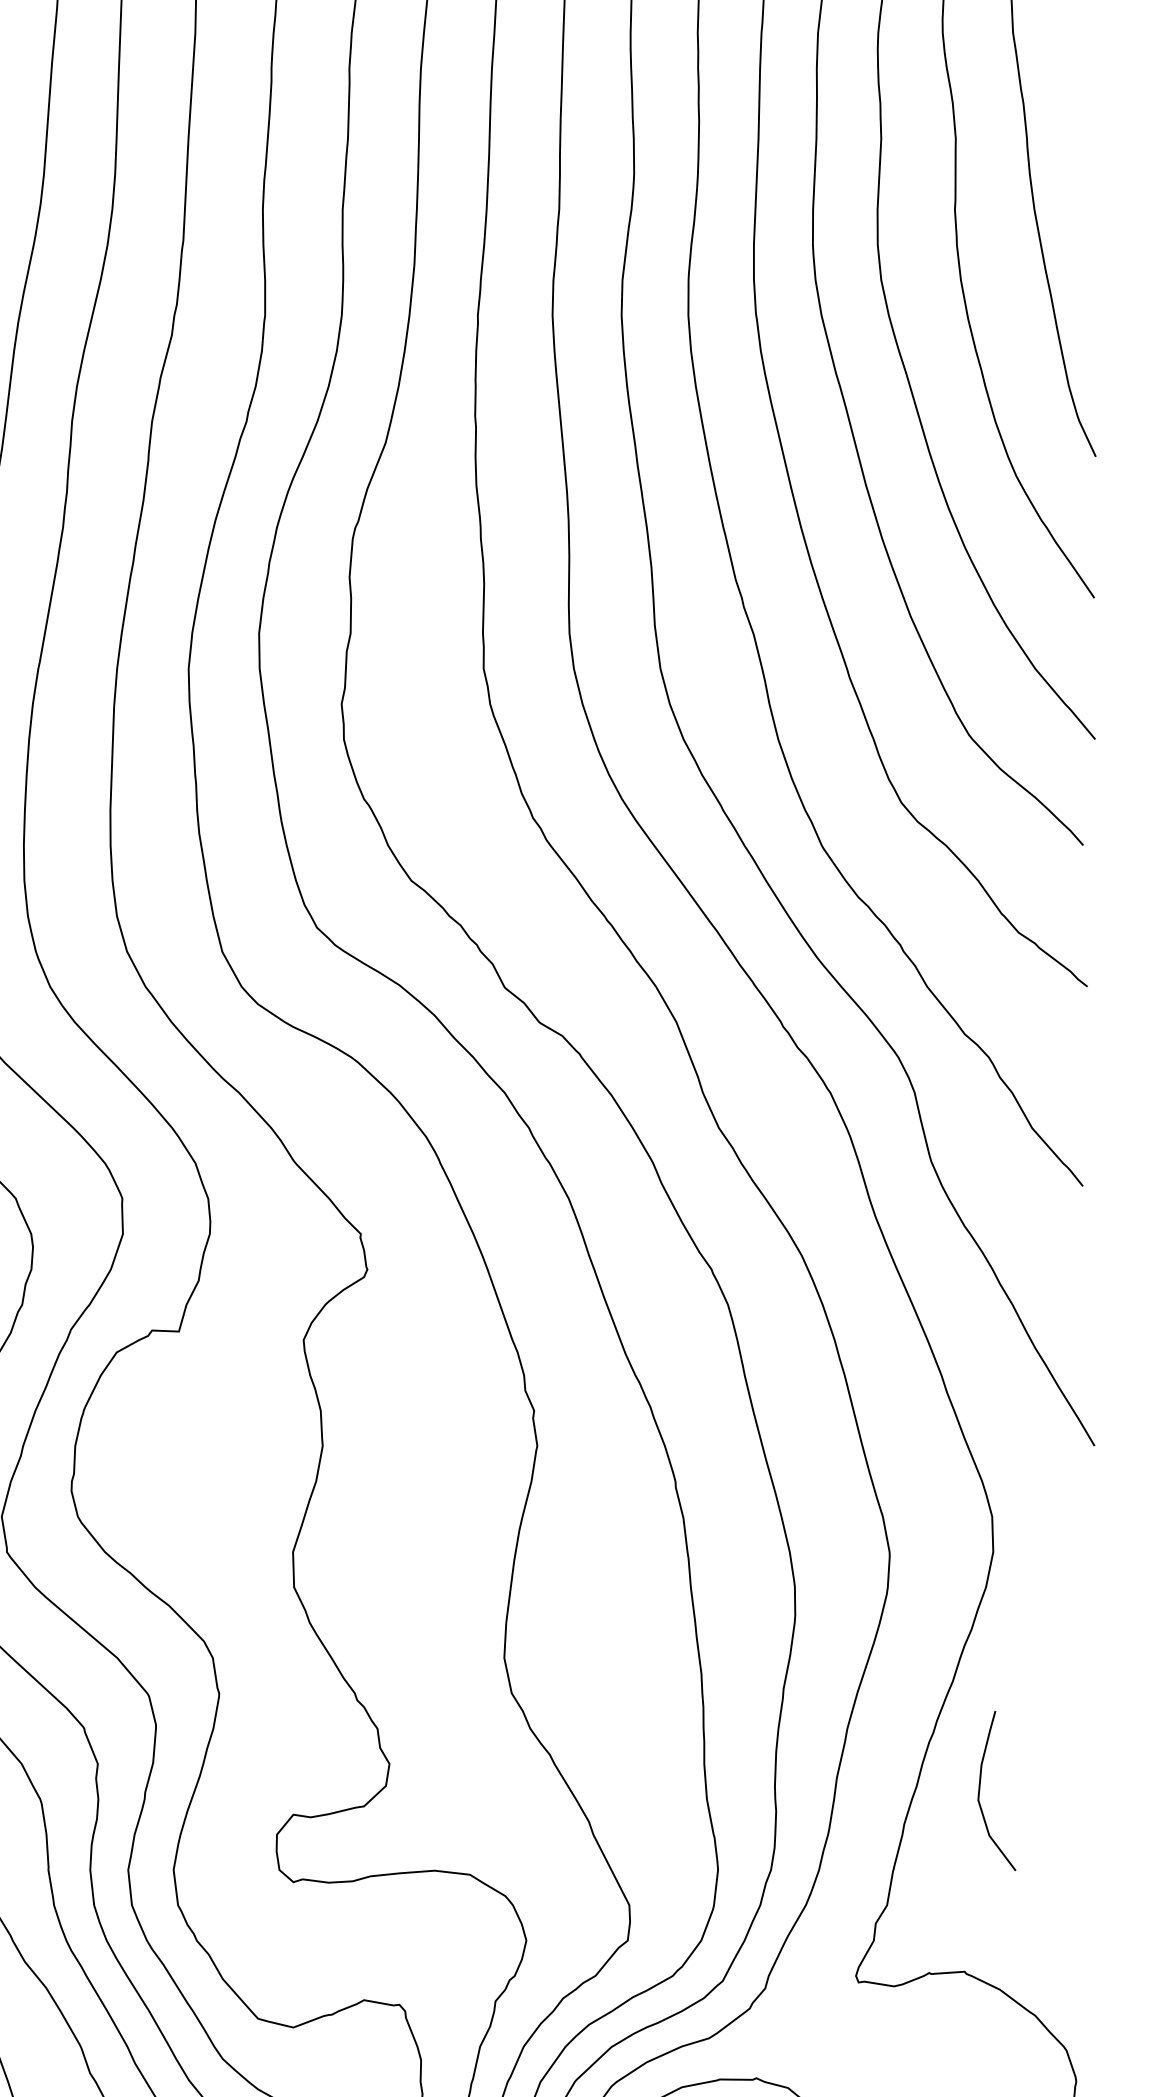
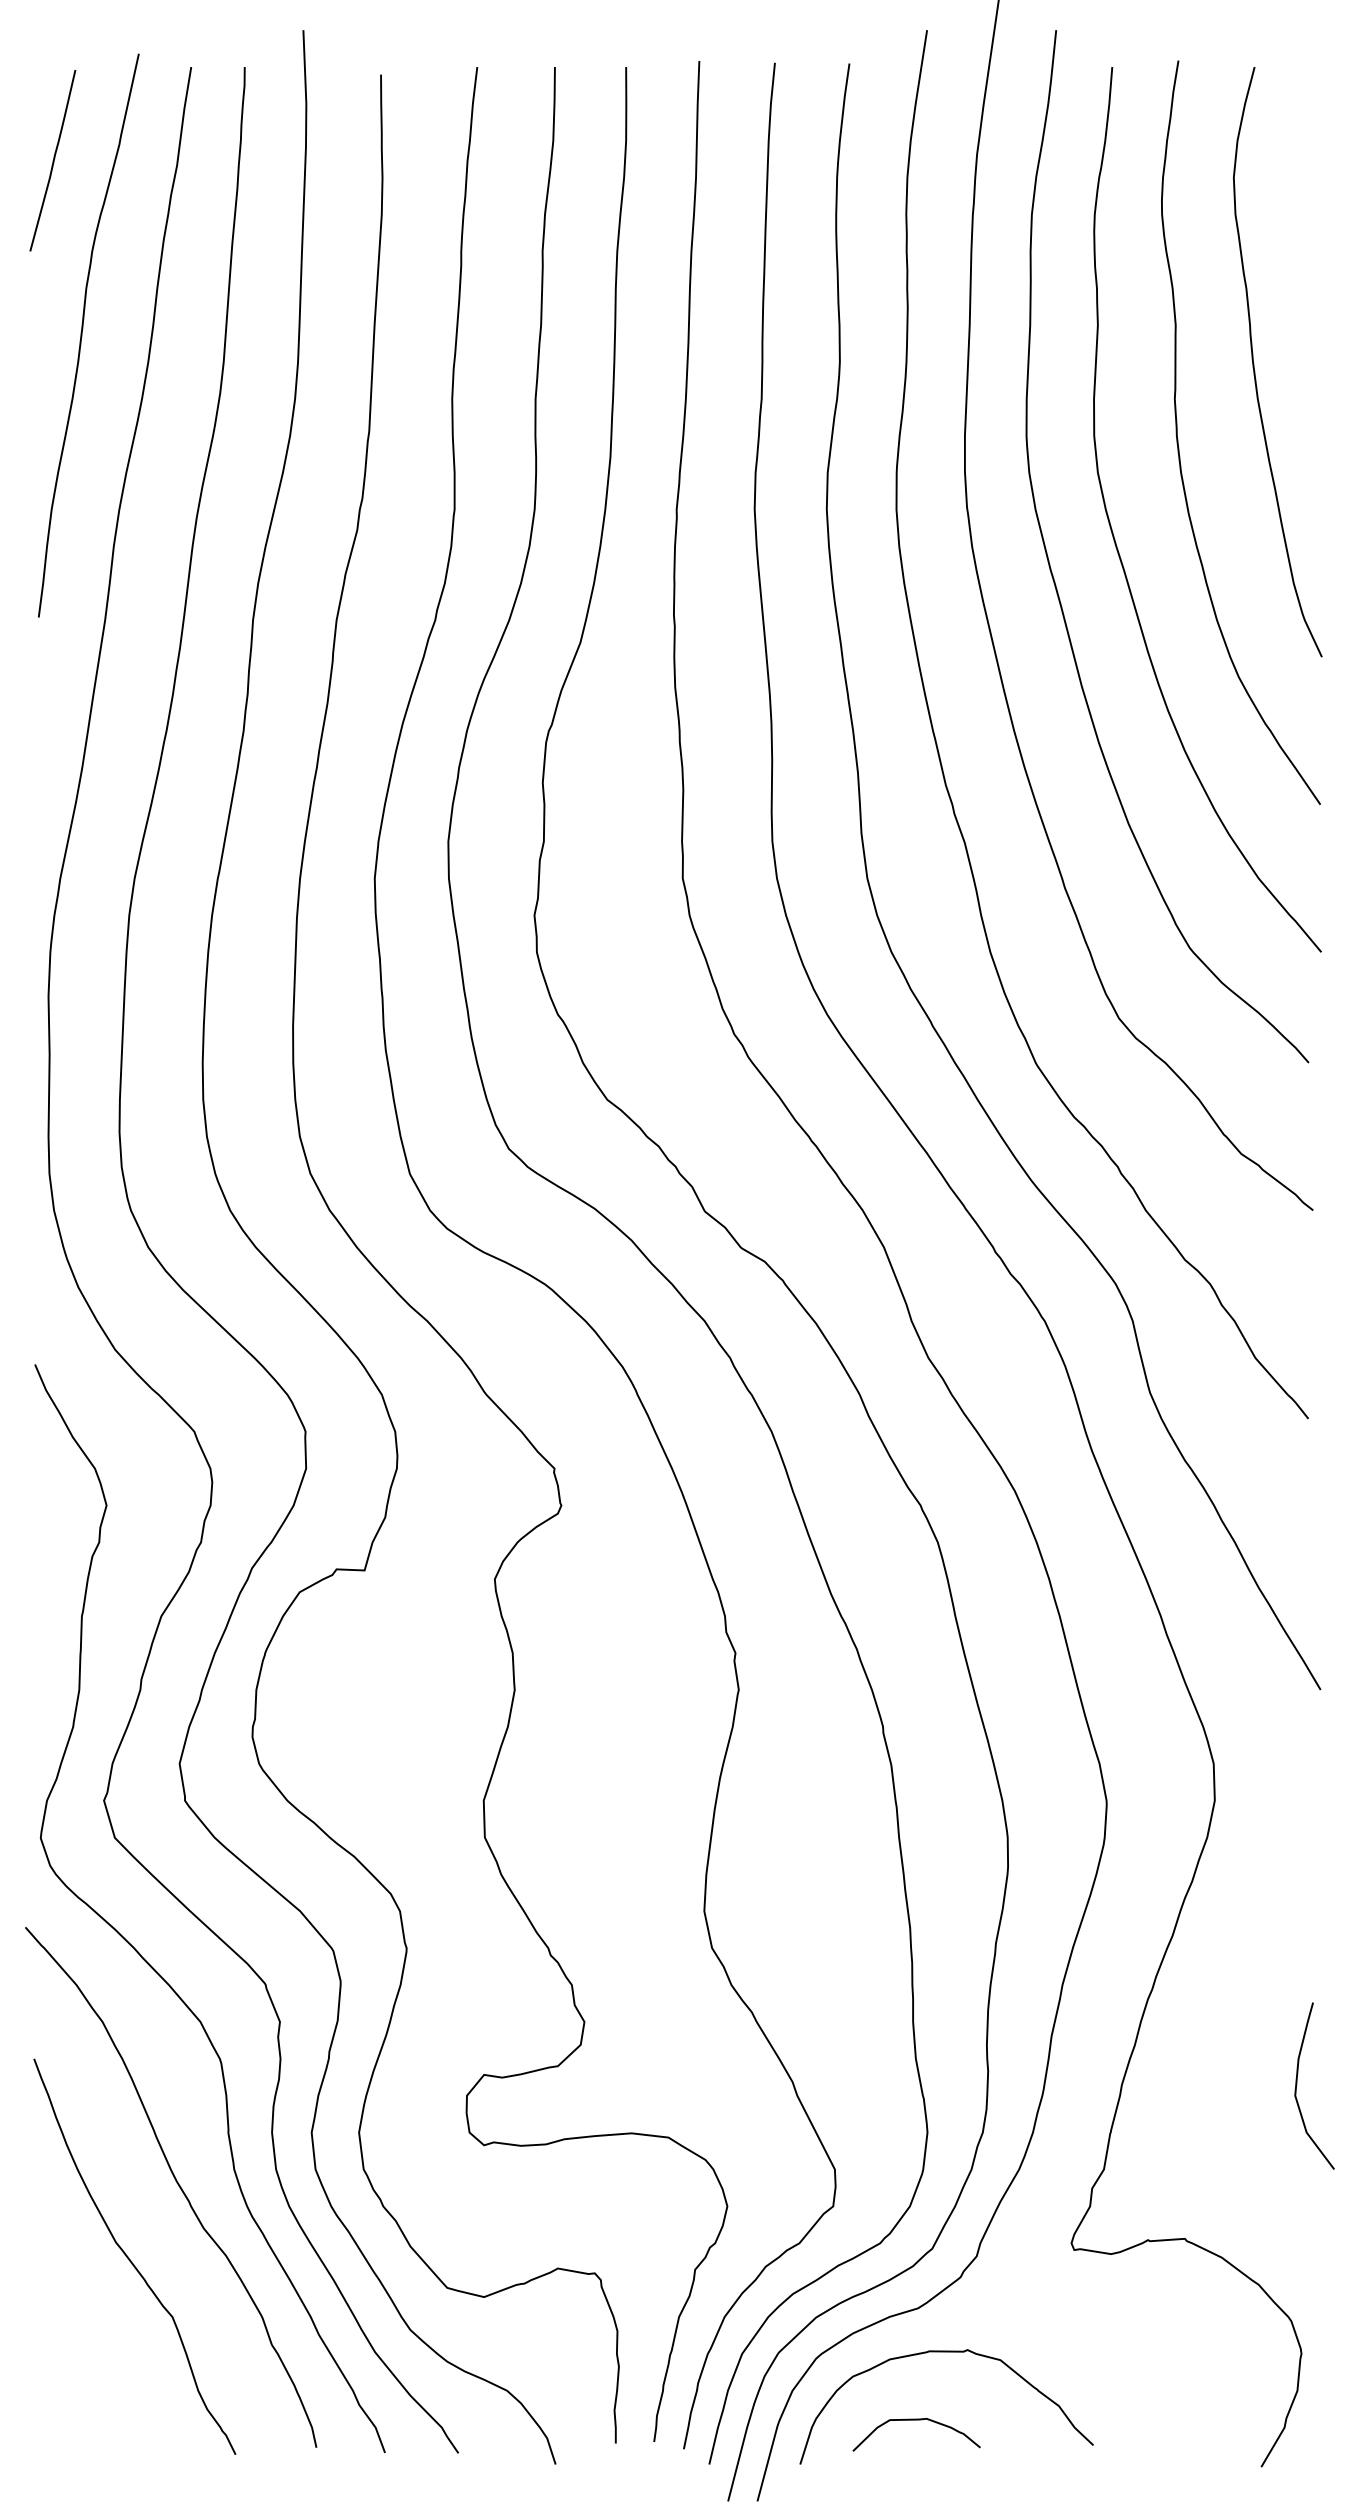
curve: (980, 1790) -> (1297, 2085), moved

